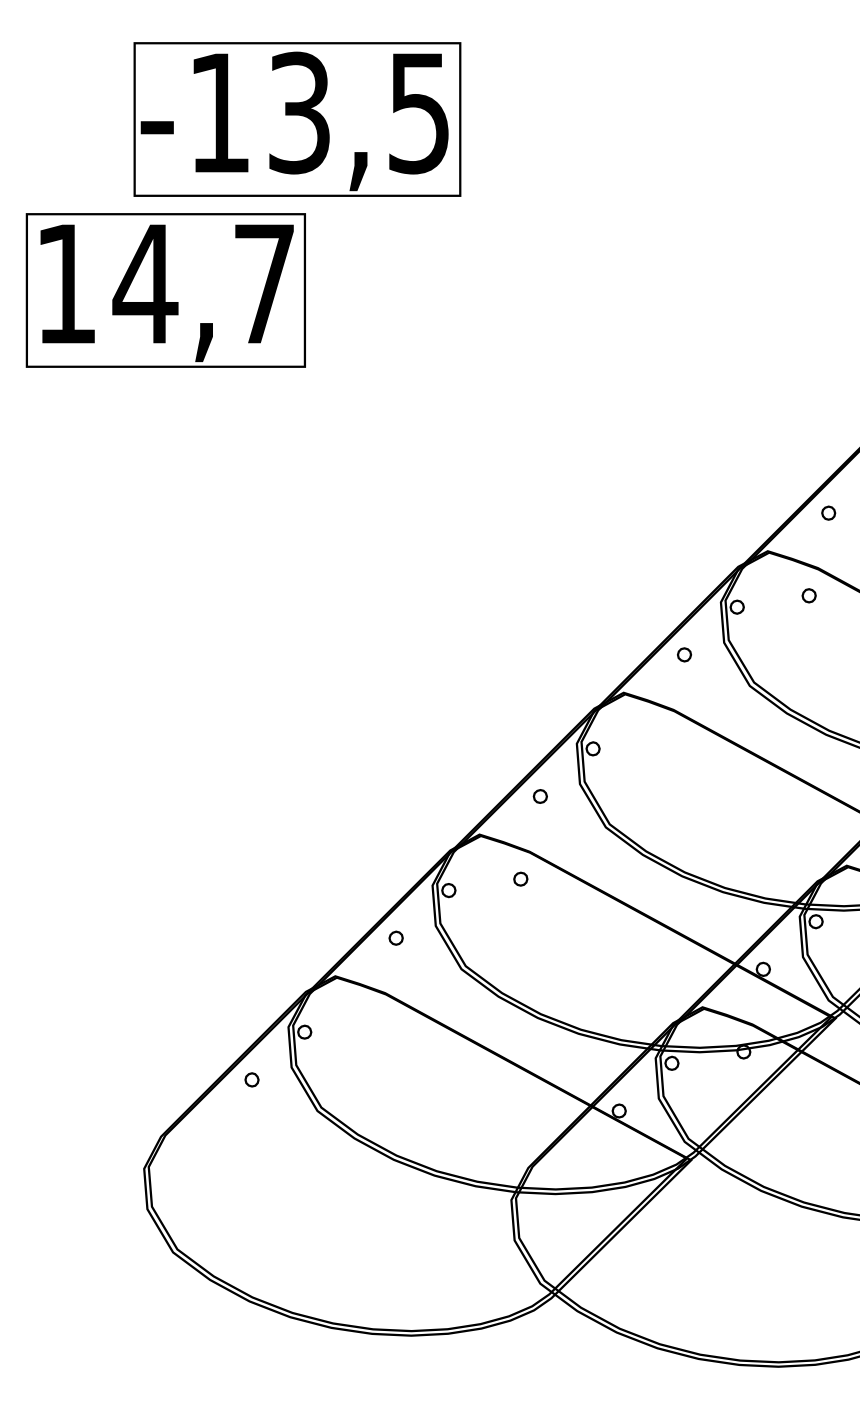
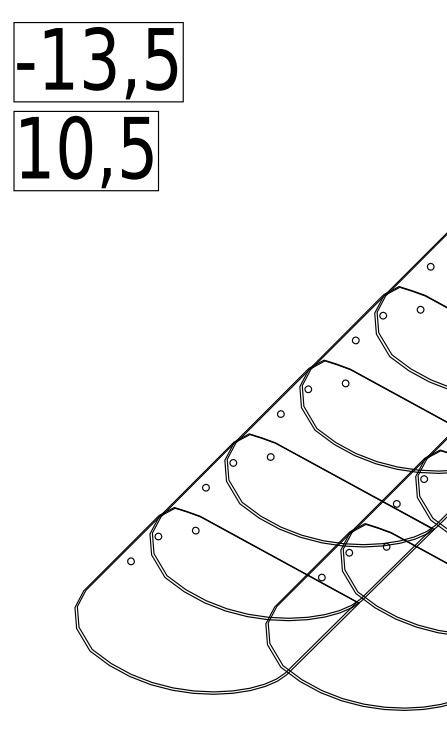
text: (297, 120) -> (98, 62), moved
text: (202, 283) -> (105, 147), 14,7 -> 10,5
part: (664, 737) -> (345, 383), added
part: (376, 1020) -> (195, 530), added

